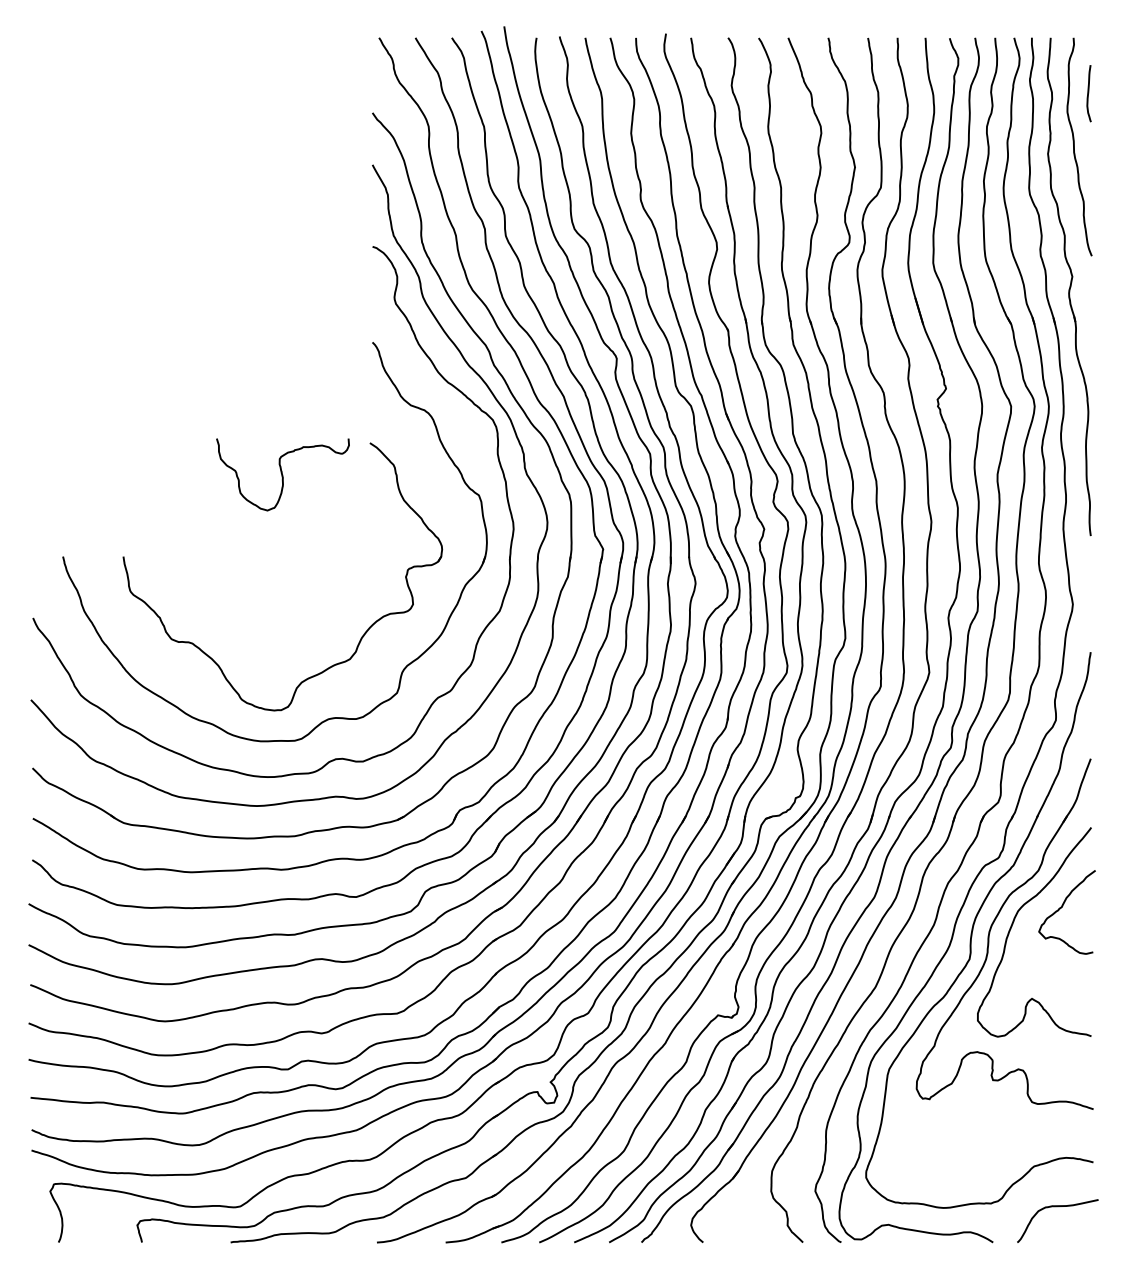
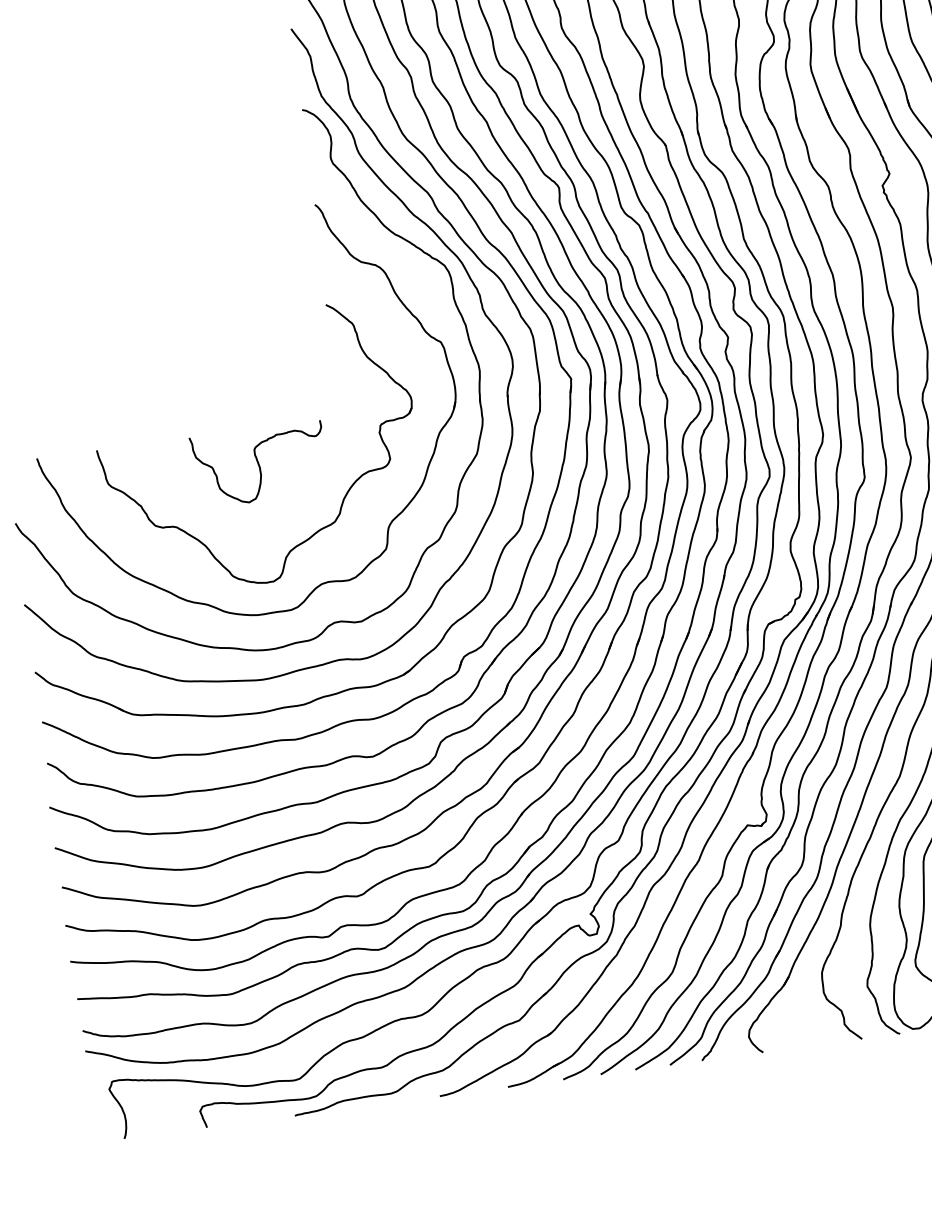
curve: (282, 474) -> (259, 464), moved

